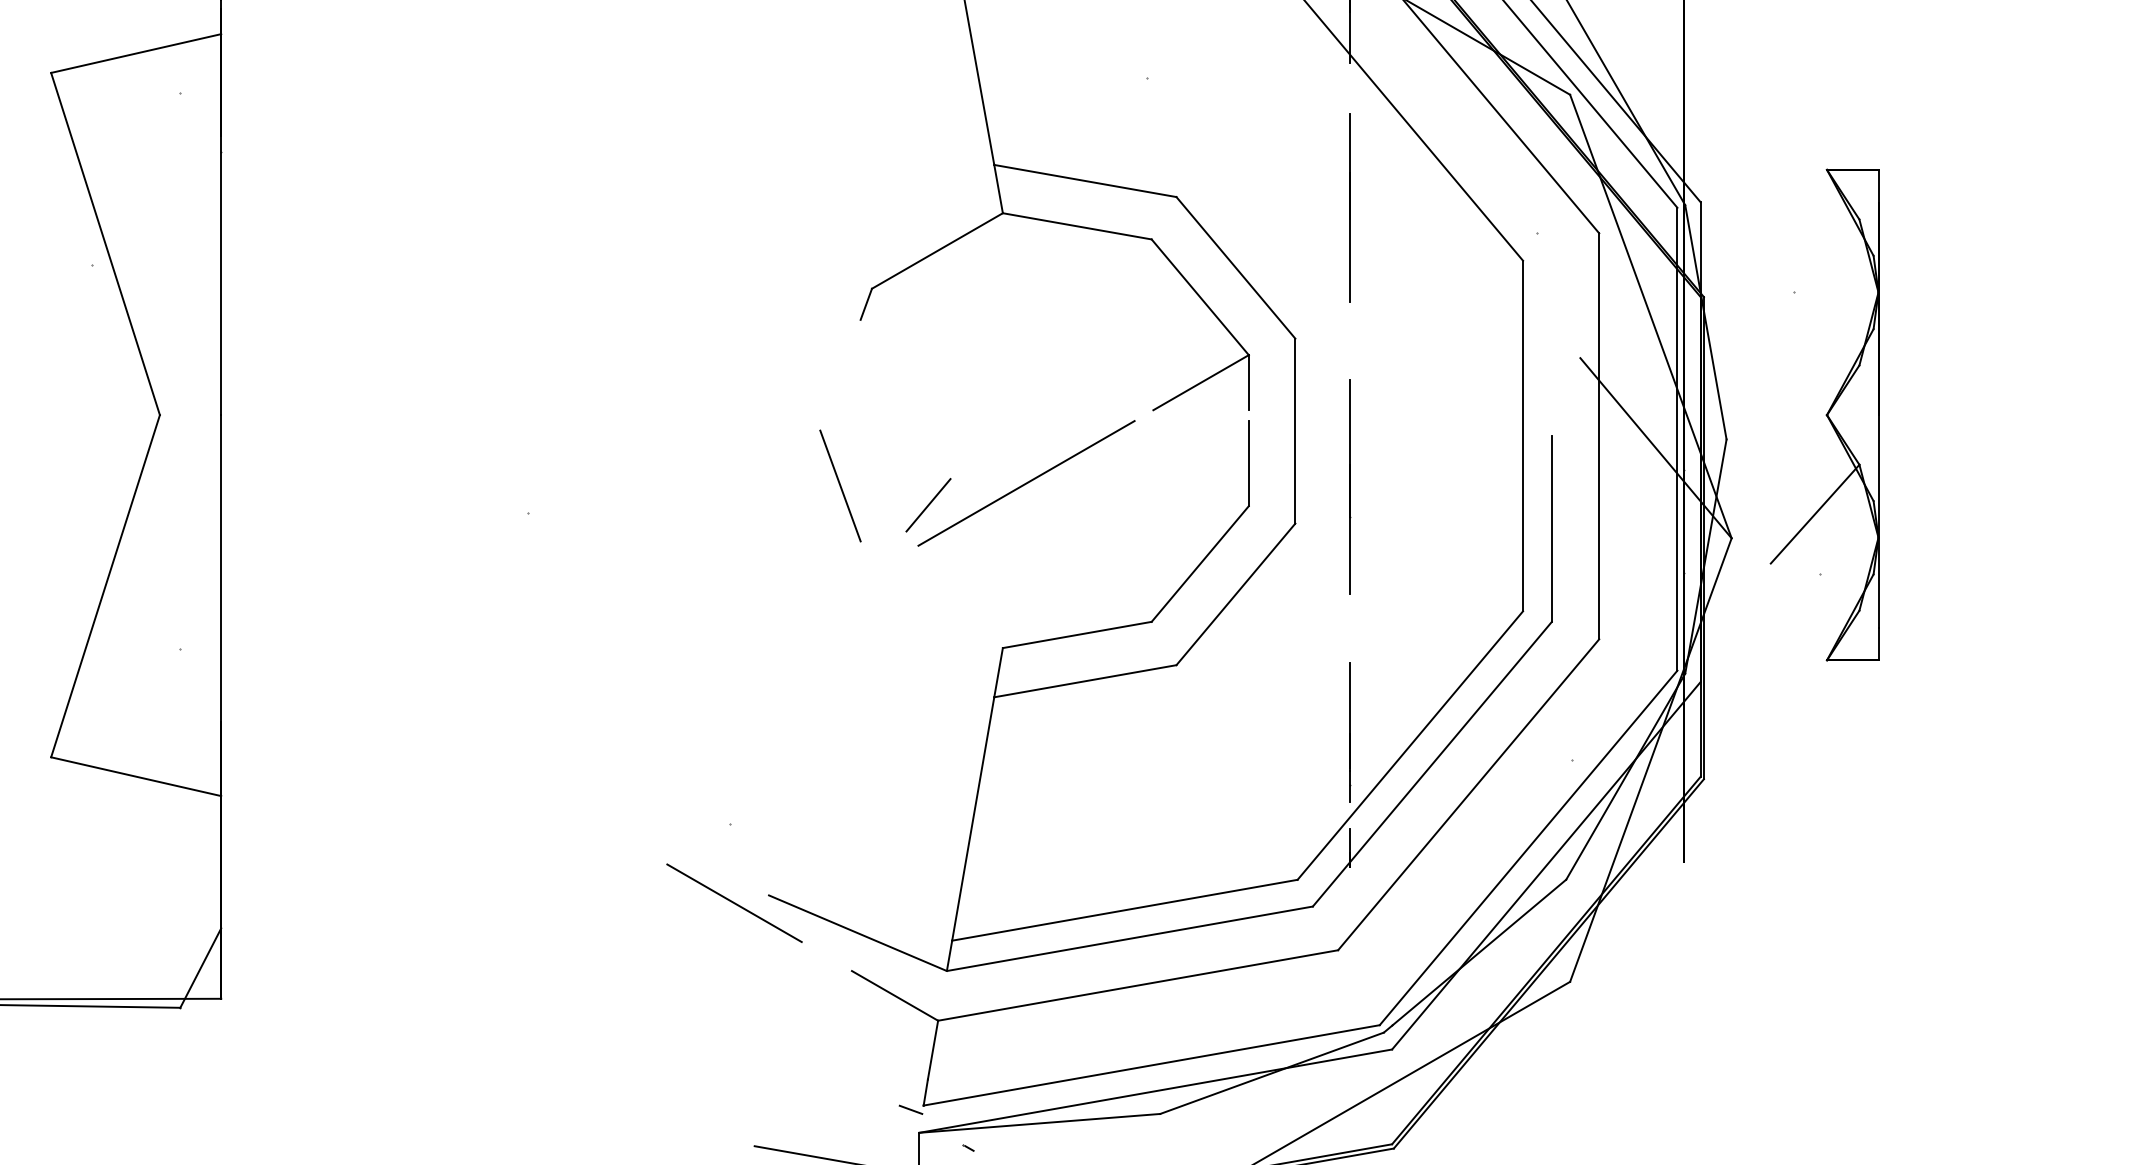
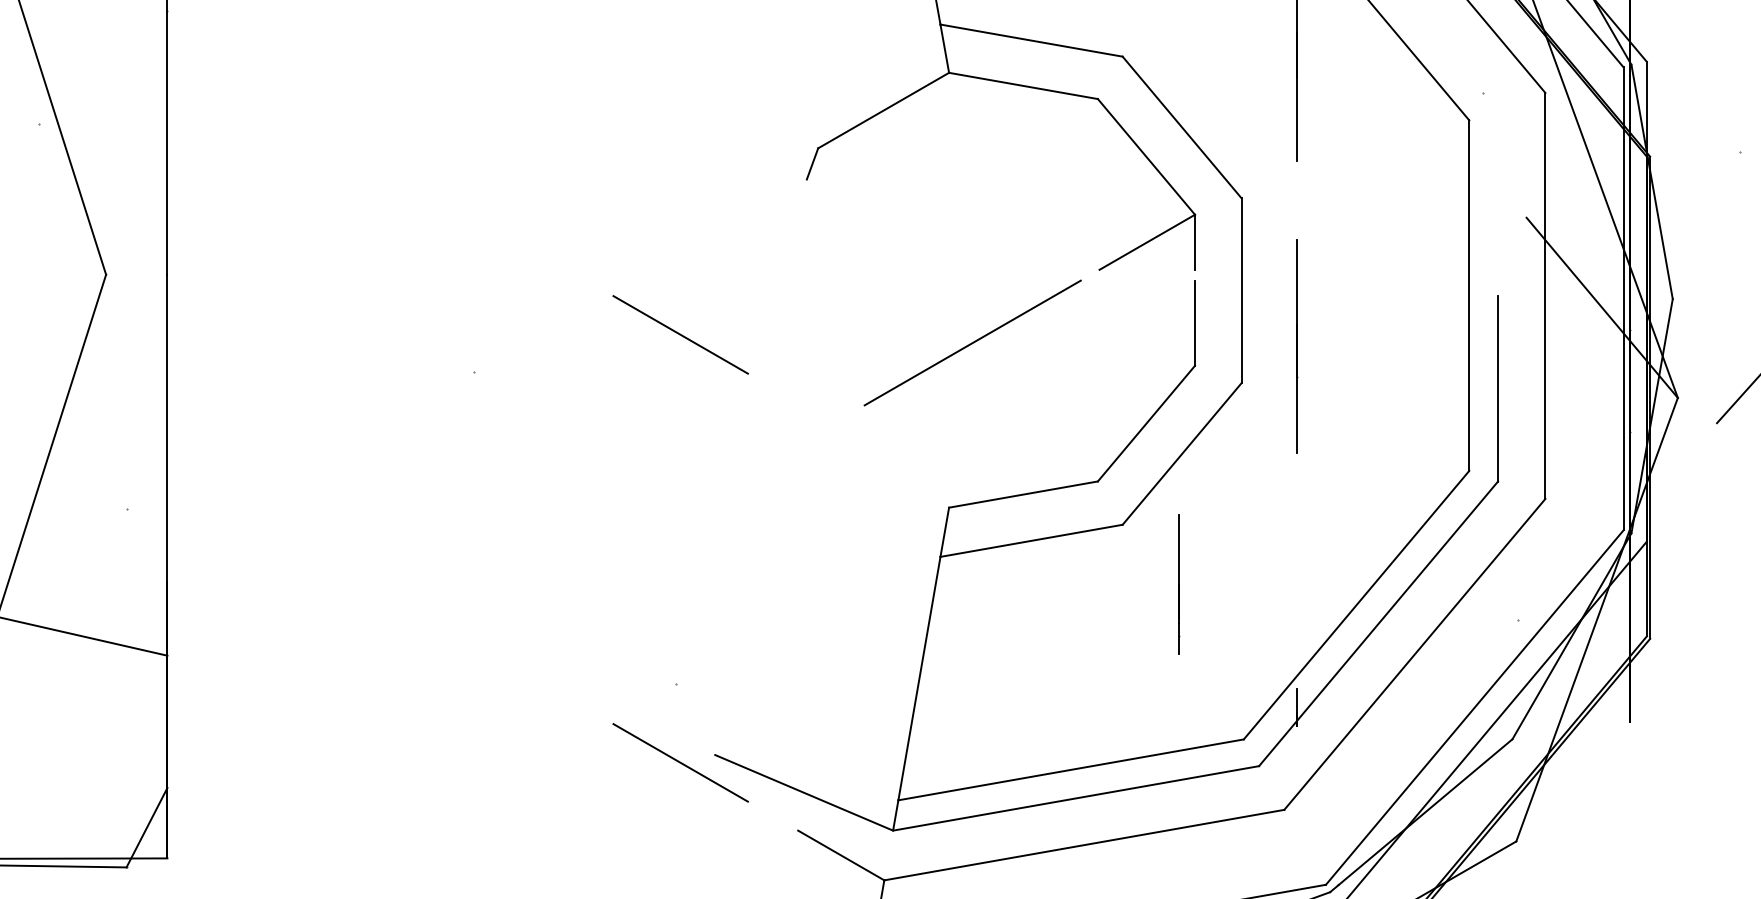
line: (734, 474) -> (680, 334), added
line: (840, 485) -> (786, 345), removed
line: (928, 505) -> (874, 365), removed
line: (1350, 732) -> (1178, 584), moved

